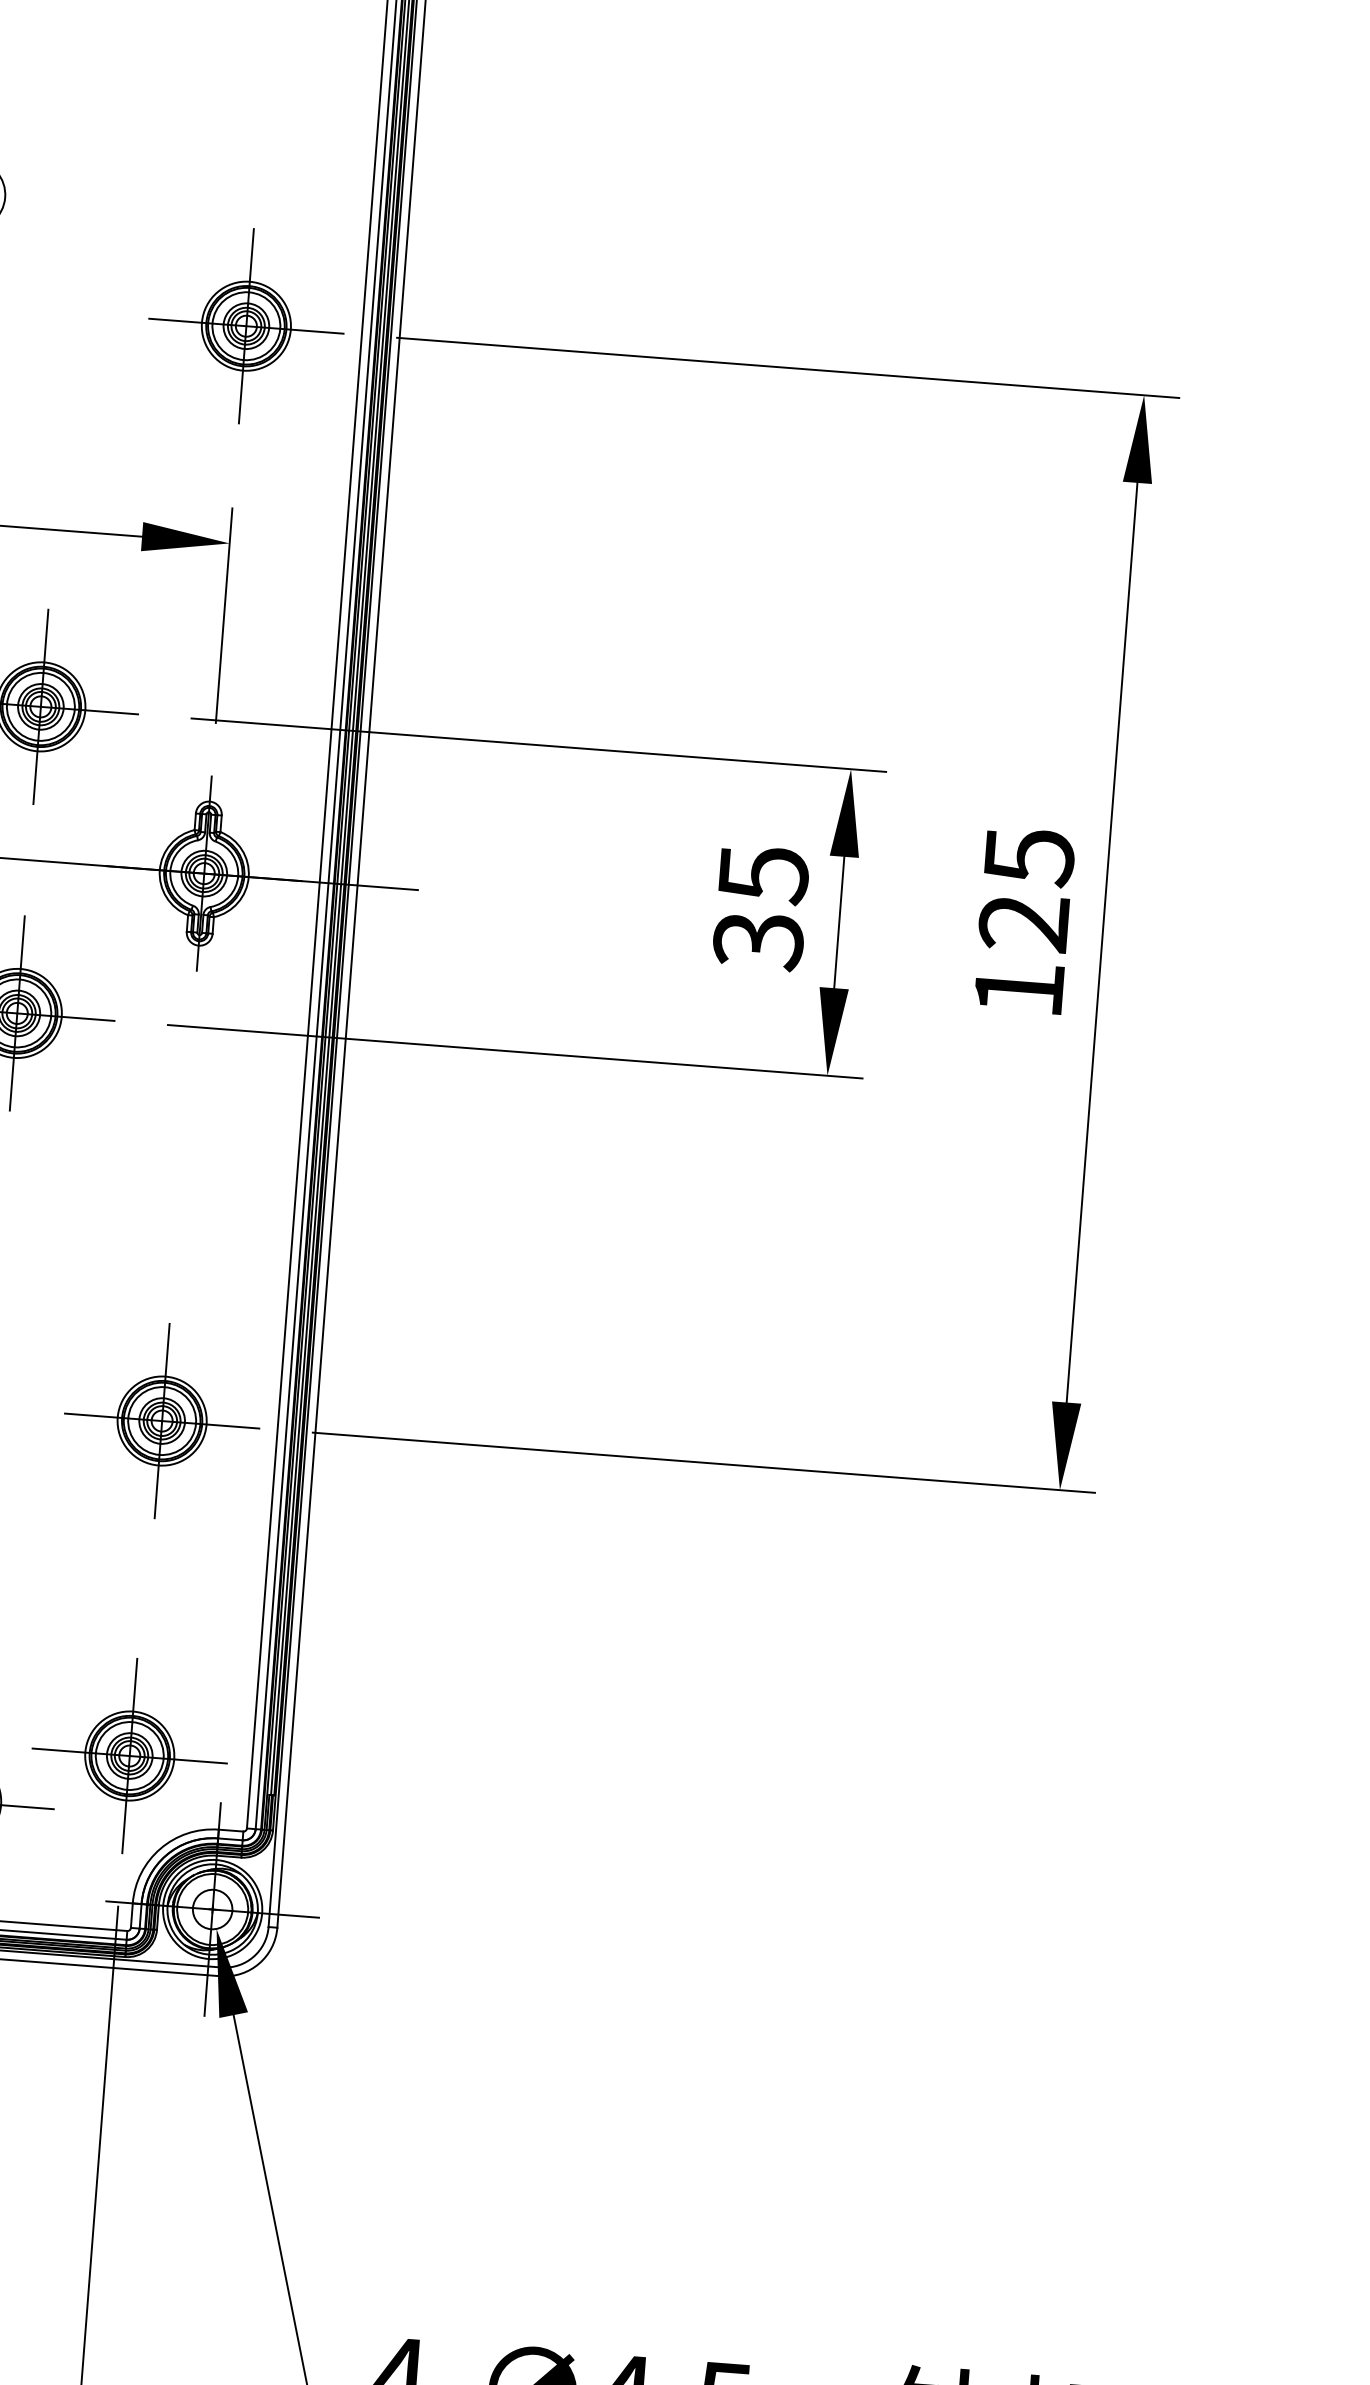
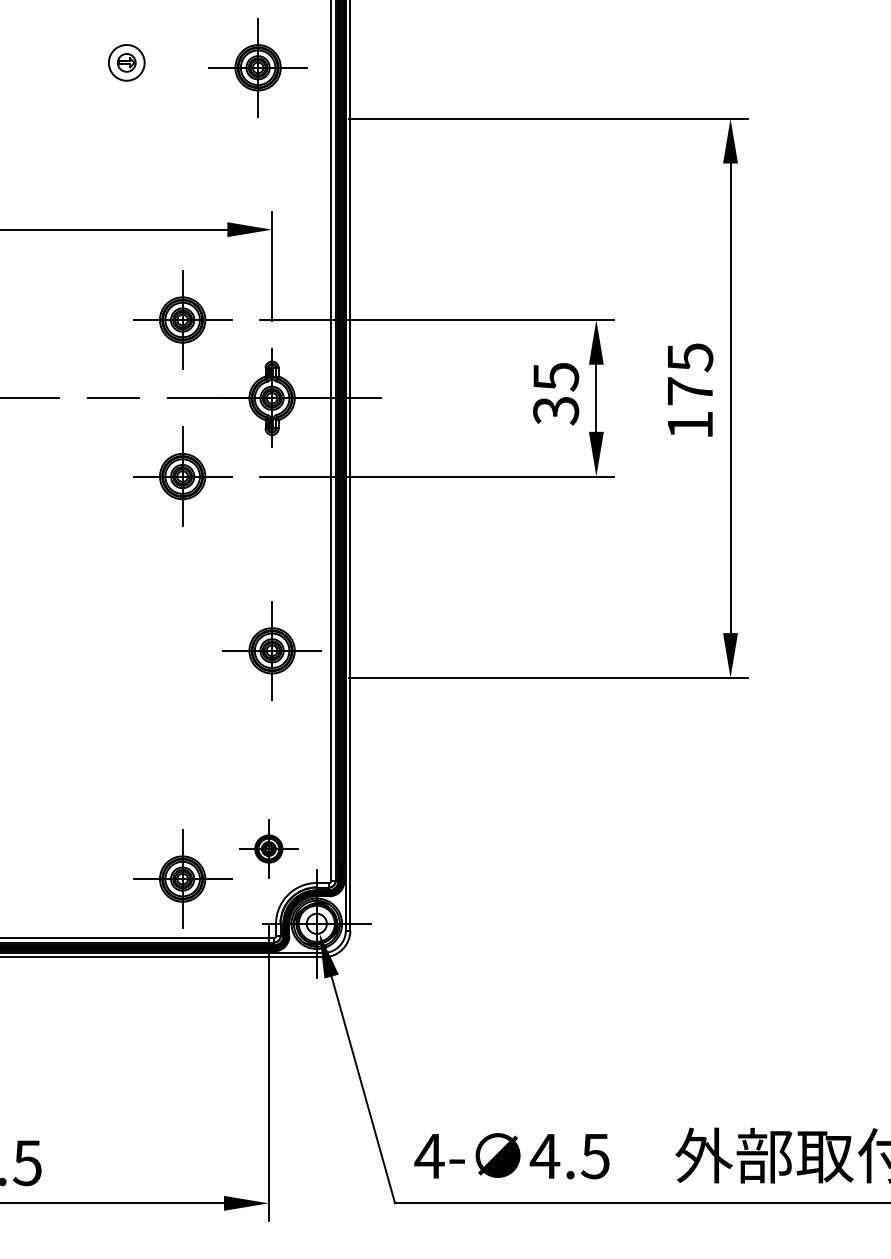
part: (245, 325) -> (257, 67), moved
text: (1022, 923) -> (689, 391), 125 -> 175
part: (161, 1420) -> (271, 650), moved
part: (129, 1754) -> (268, 848), size x0.6

